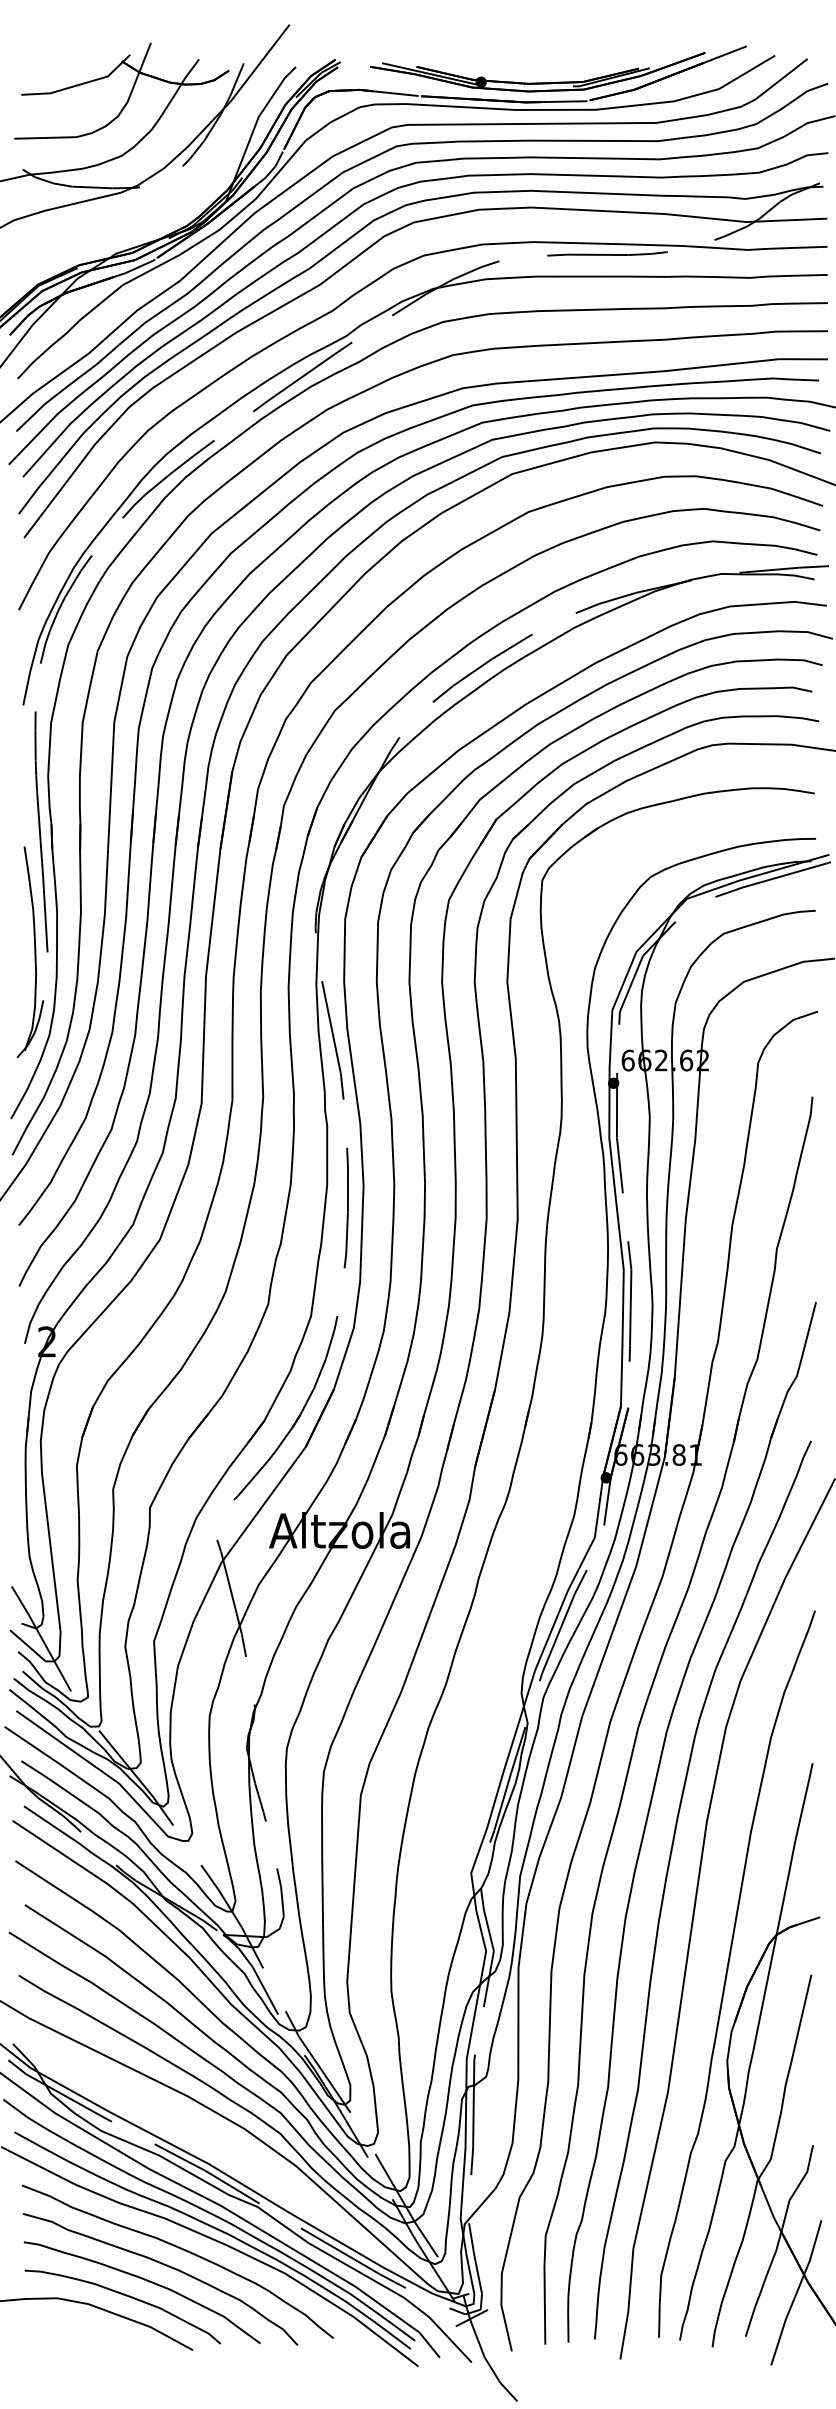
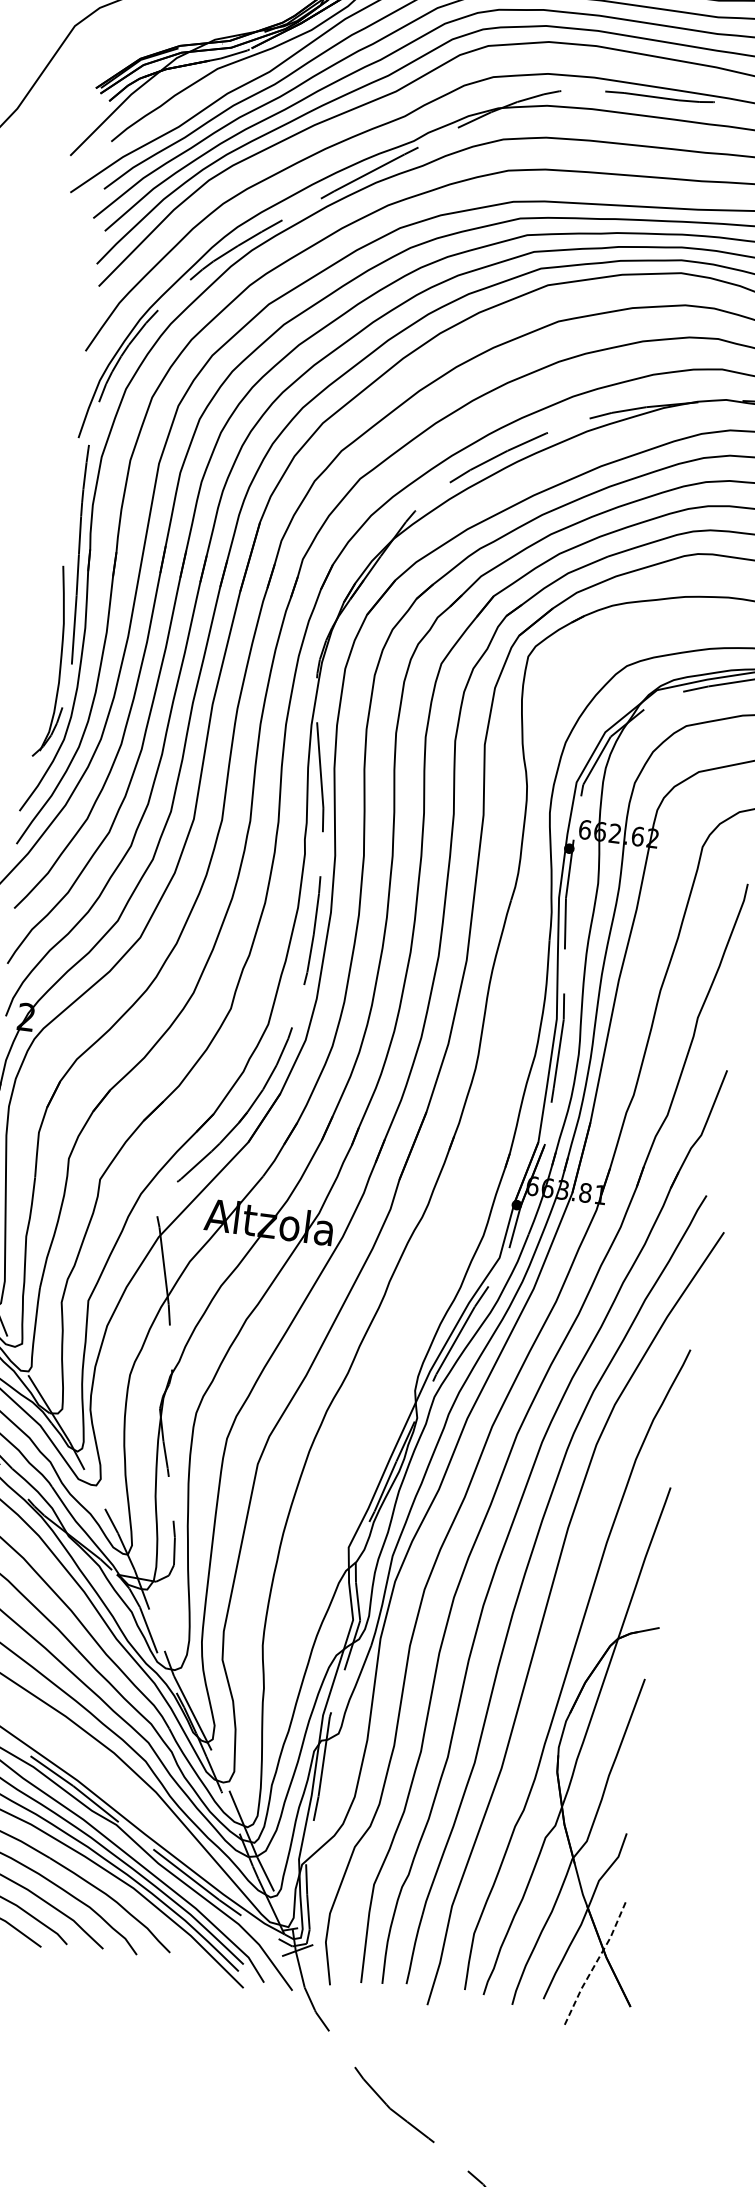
line: (796, 2293) -> (594, 1965), solid -> dashed

